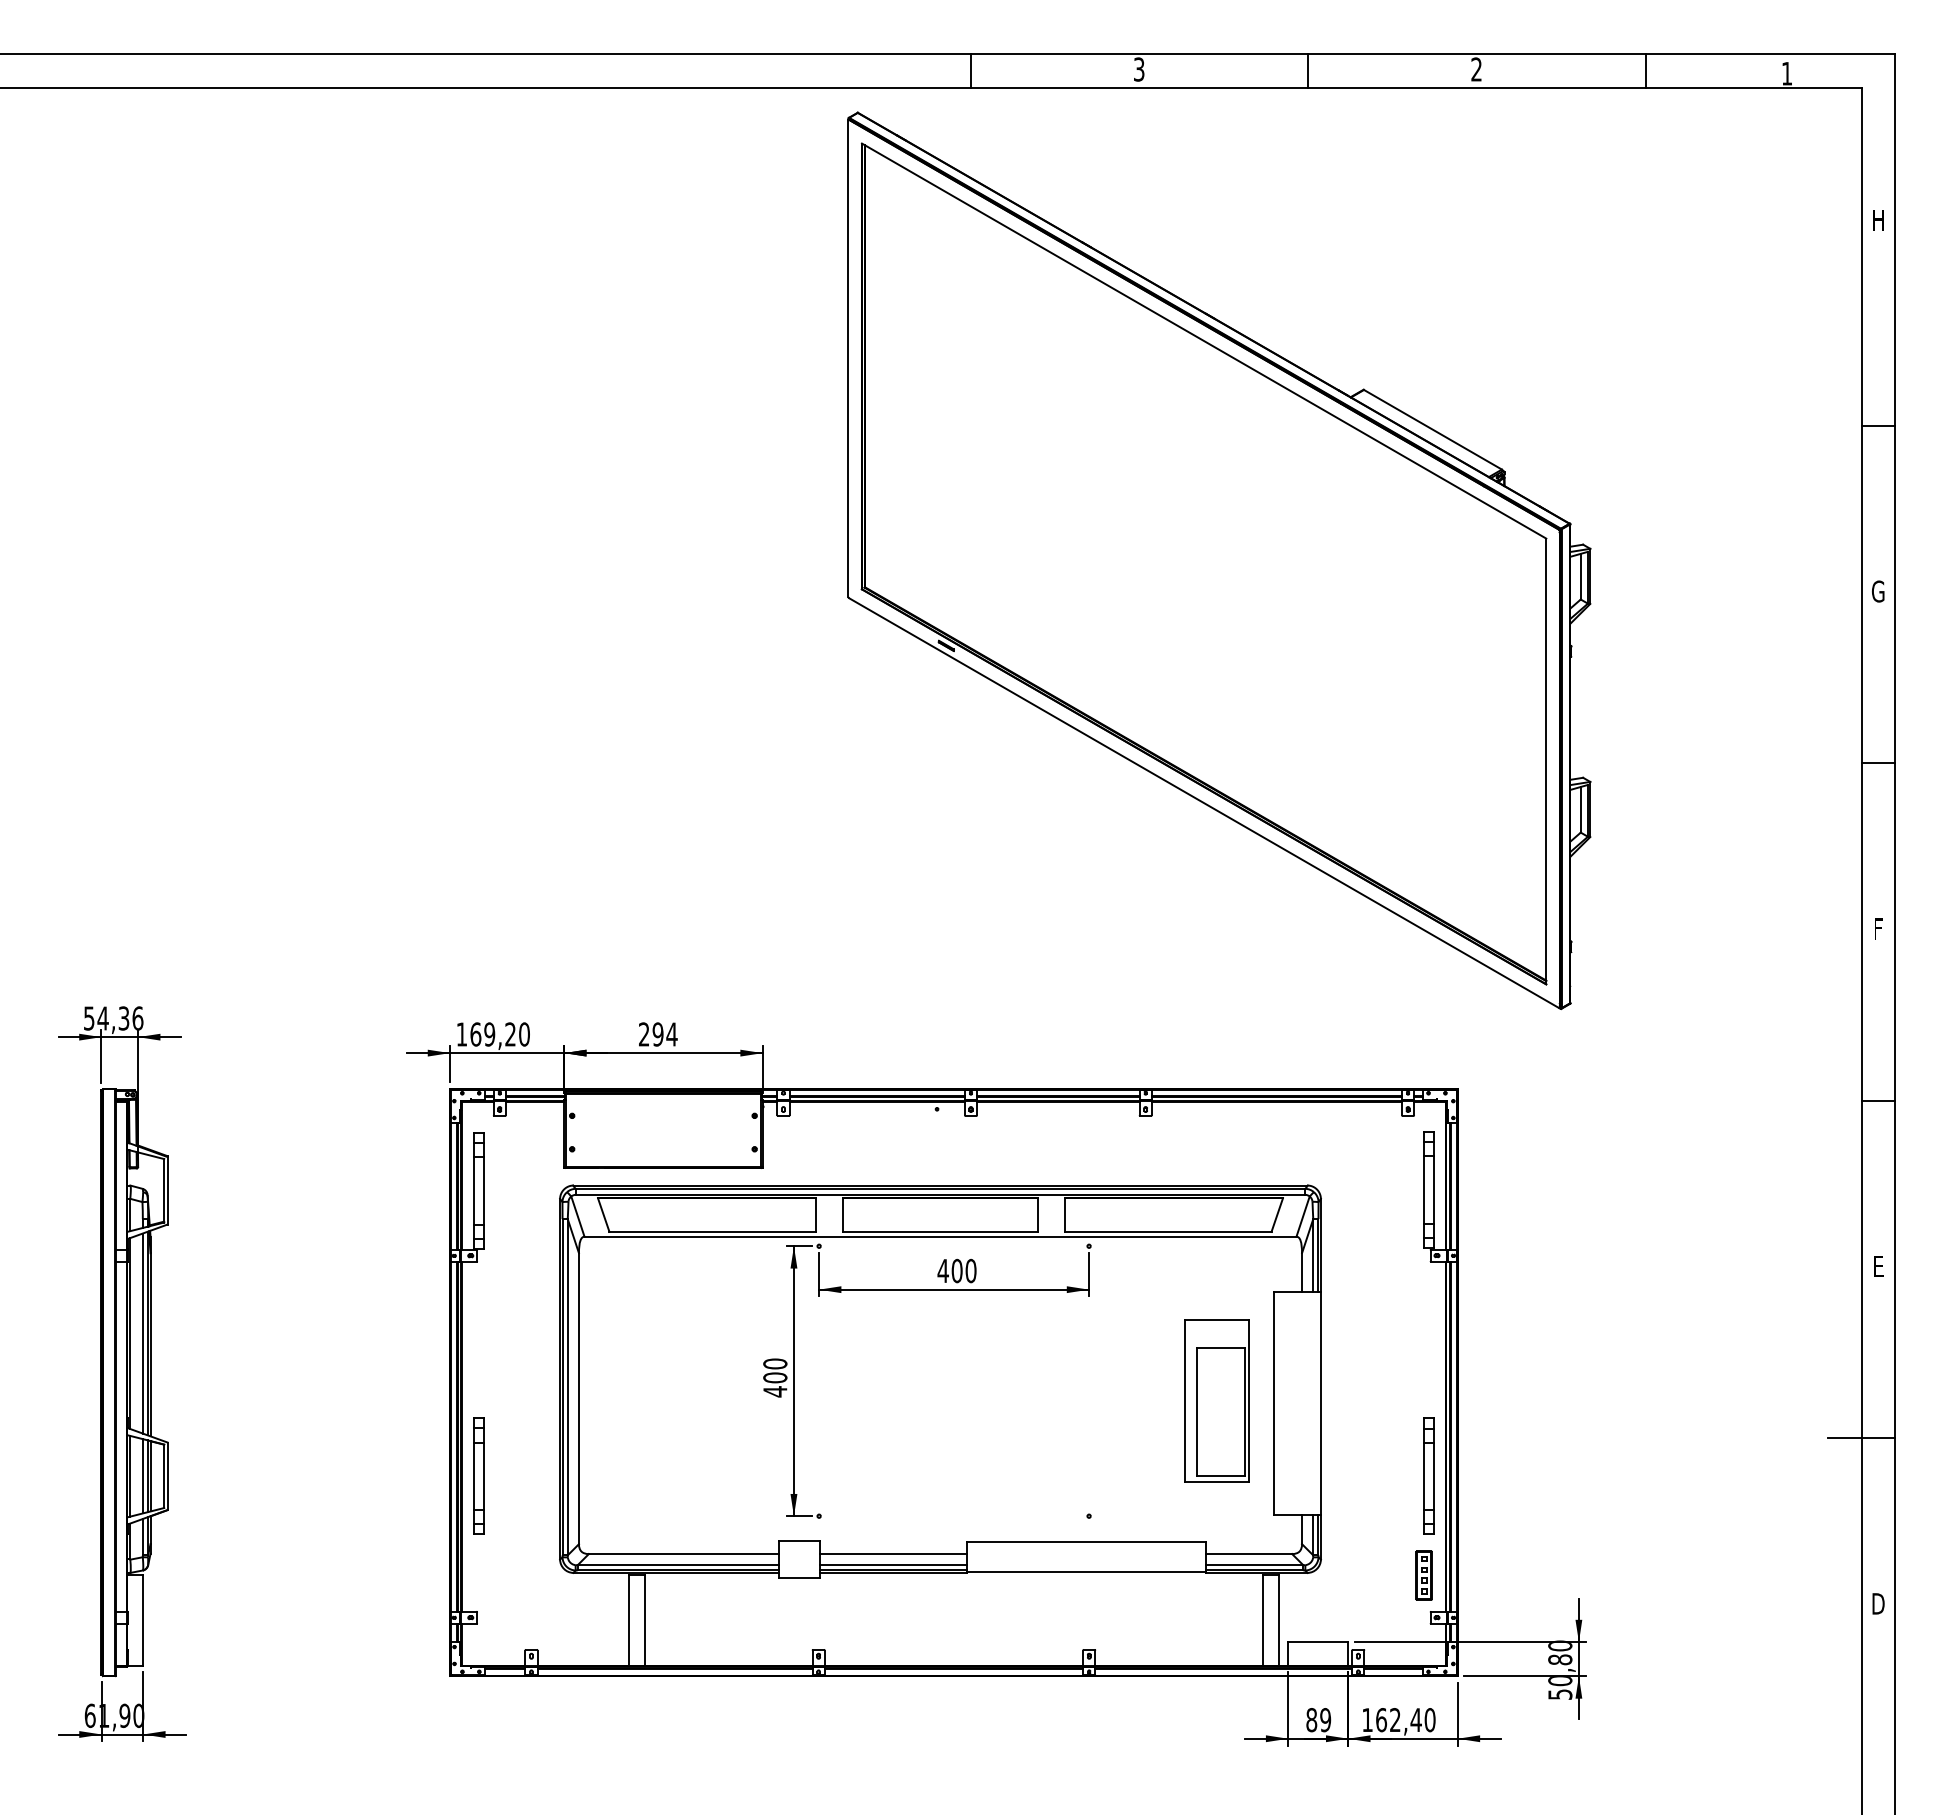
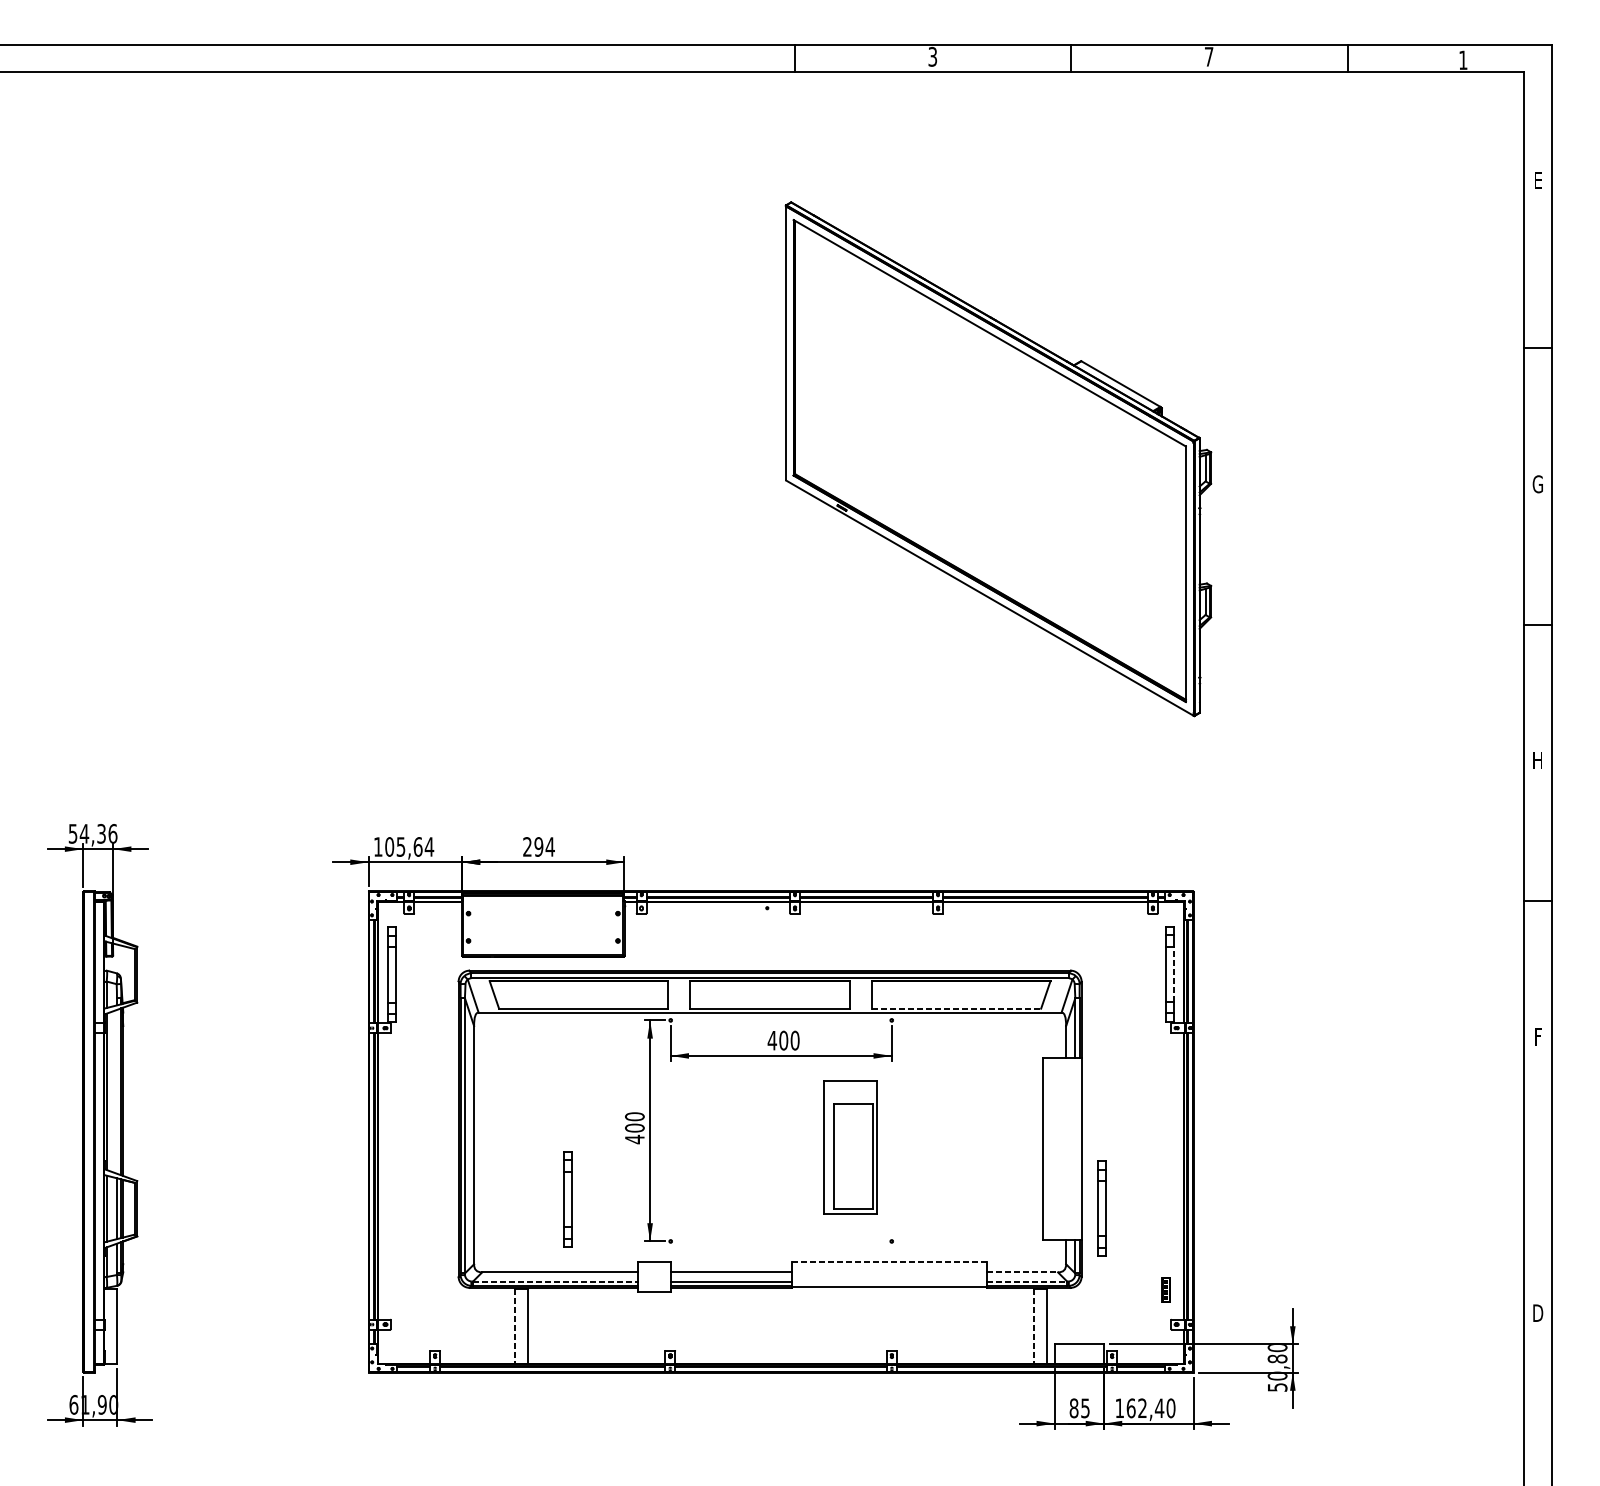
text: (1476, 69) -> (1208, 56), 2 -> 7
text: (1878, 220) -> (1538, 180), H -> E
part: (1219, 560) -> (998, 458), size x0.7
text: (1878, 928) -> (1538, 760), F -> H
text: (500, 1034) -> (409, 846), 169,20 -> 105,64
line: (1433, 1189) -> (1173, 973), solid -> dashed
line: (1168, 1231) -> (956, 1008), solid -> dashed
text: (1878, 1266) -> (1538, 1036), E -> F
line: (142, 1333) -> (116, 1091), removed
part: (1216, 1400) -> (850, 1146), moved
line: (1861, 1438) -> (1524, 1177), removed
part: (478, 1475) -> (567, 1199), moved
part: (1428, 1475) -> (1101, 1208), moved
line: (1086, 1541) -> (889, 1262), solid -> dashed
line: (1249, 1554) -> (1023, 1272), solid -> dashed
line: (678, 1565) -> (555, 1281), solid -> dashed
line: (1254, 1565) -> (1027, 1281), solid -> dashed
part: (1423, 1575) -> (1165, 1289), size x0.6
line: (629, 1620) -> (515, 1326), solid -> dashed
line: (1262, 1620) -> (1033, 1326), solid -> dashed
text: (1325, 1719) -> (1085, 1407), 89 -> 85

